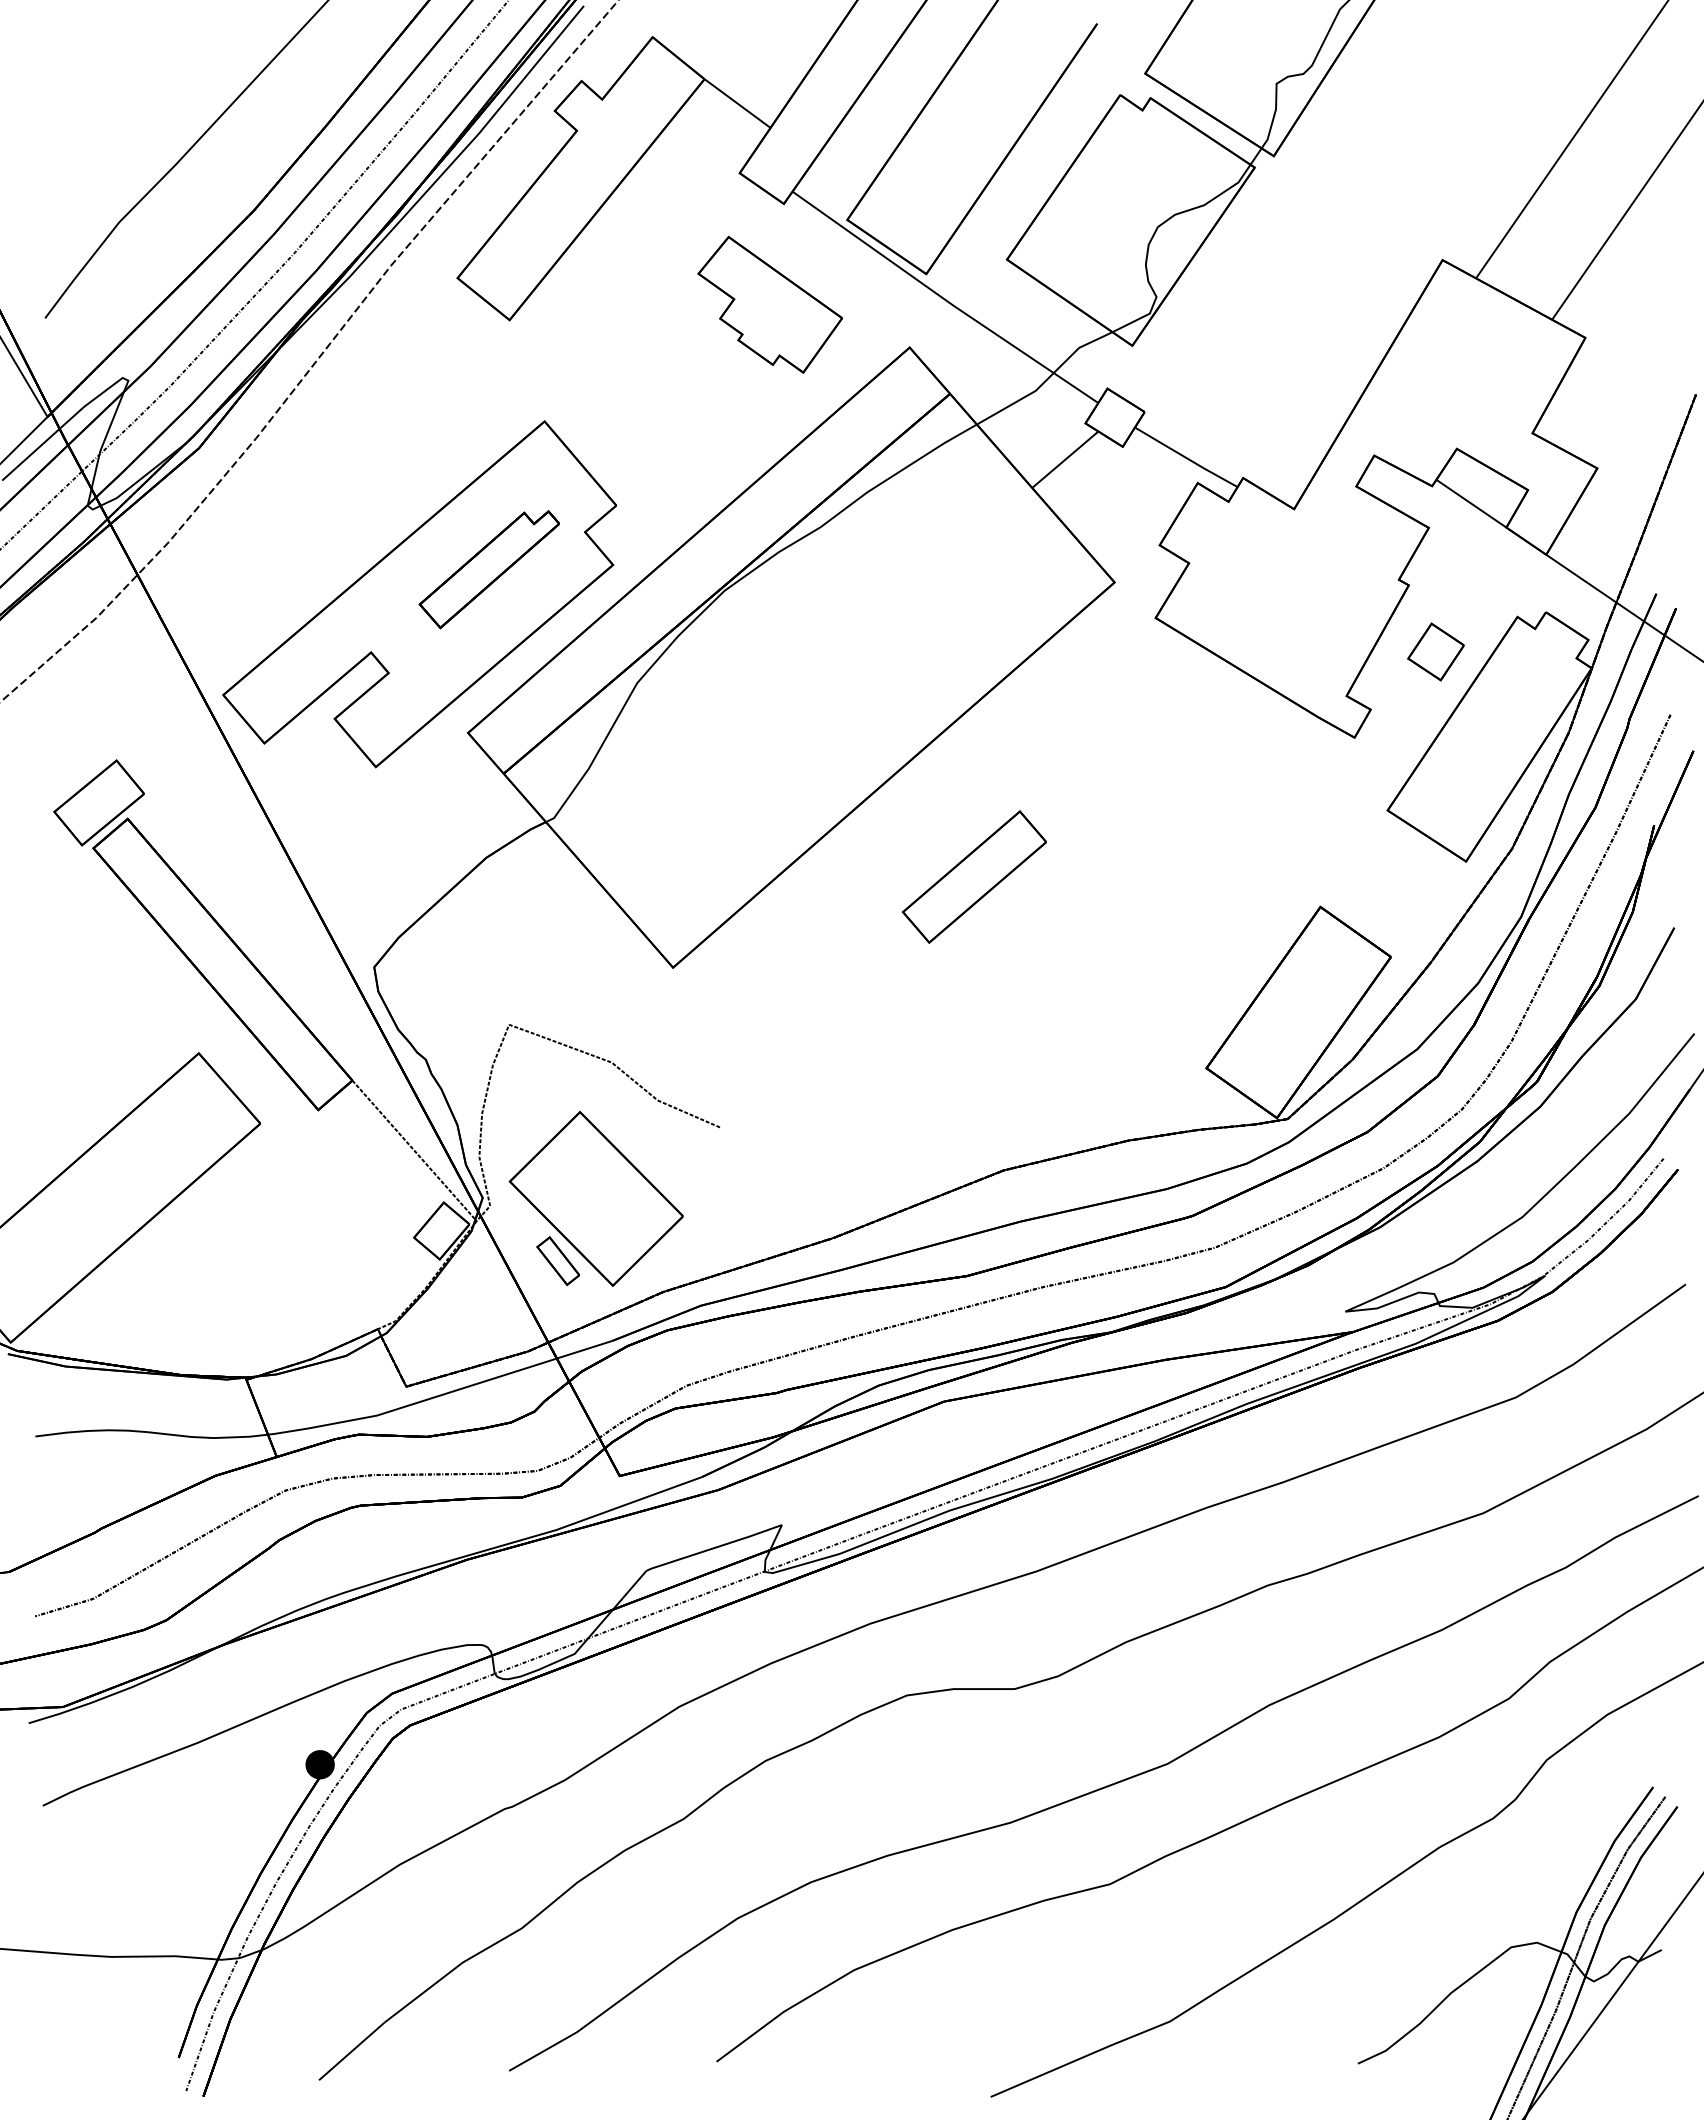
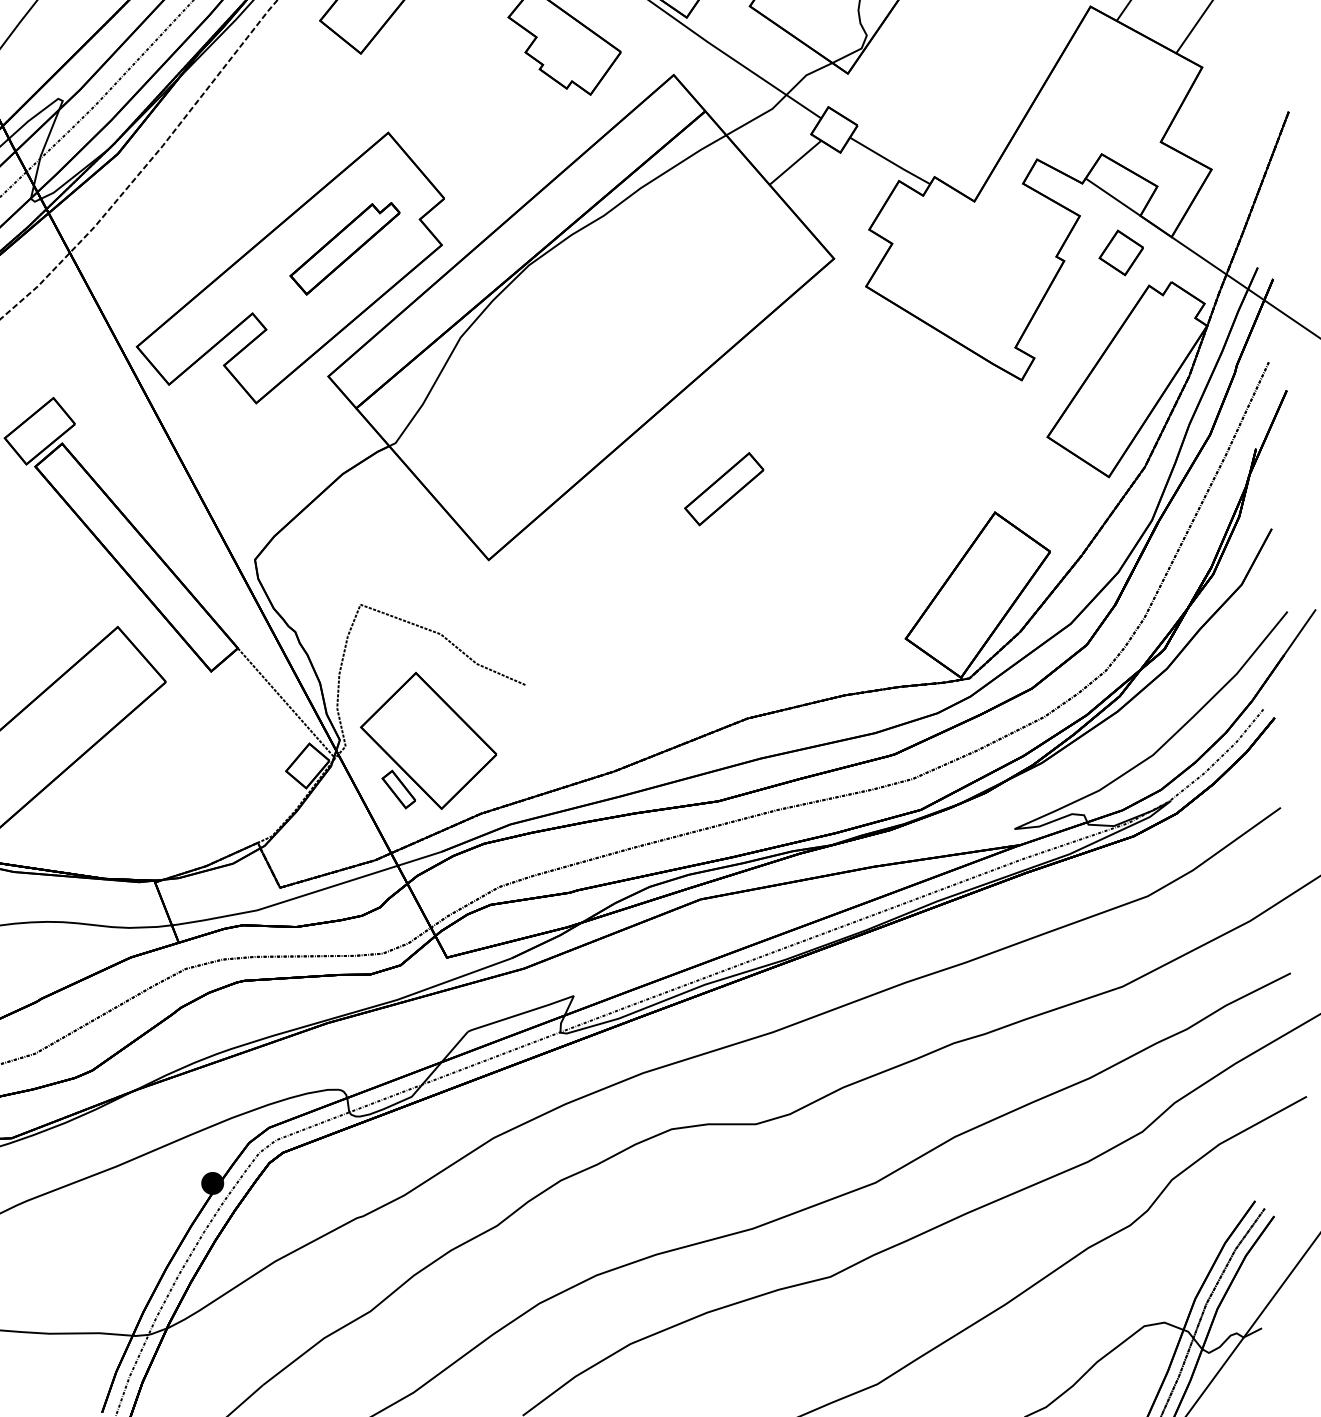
part: (1435, 651) -> (1121, 252), moved
part: (973, 876) -> (723, 488), size x0.7

